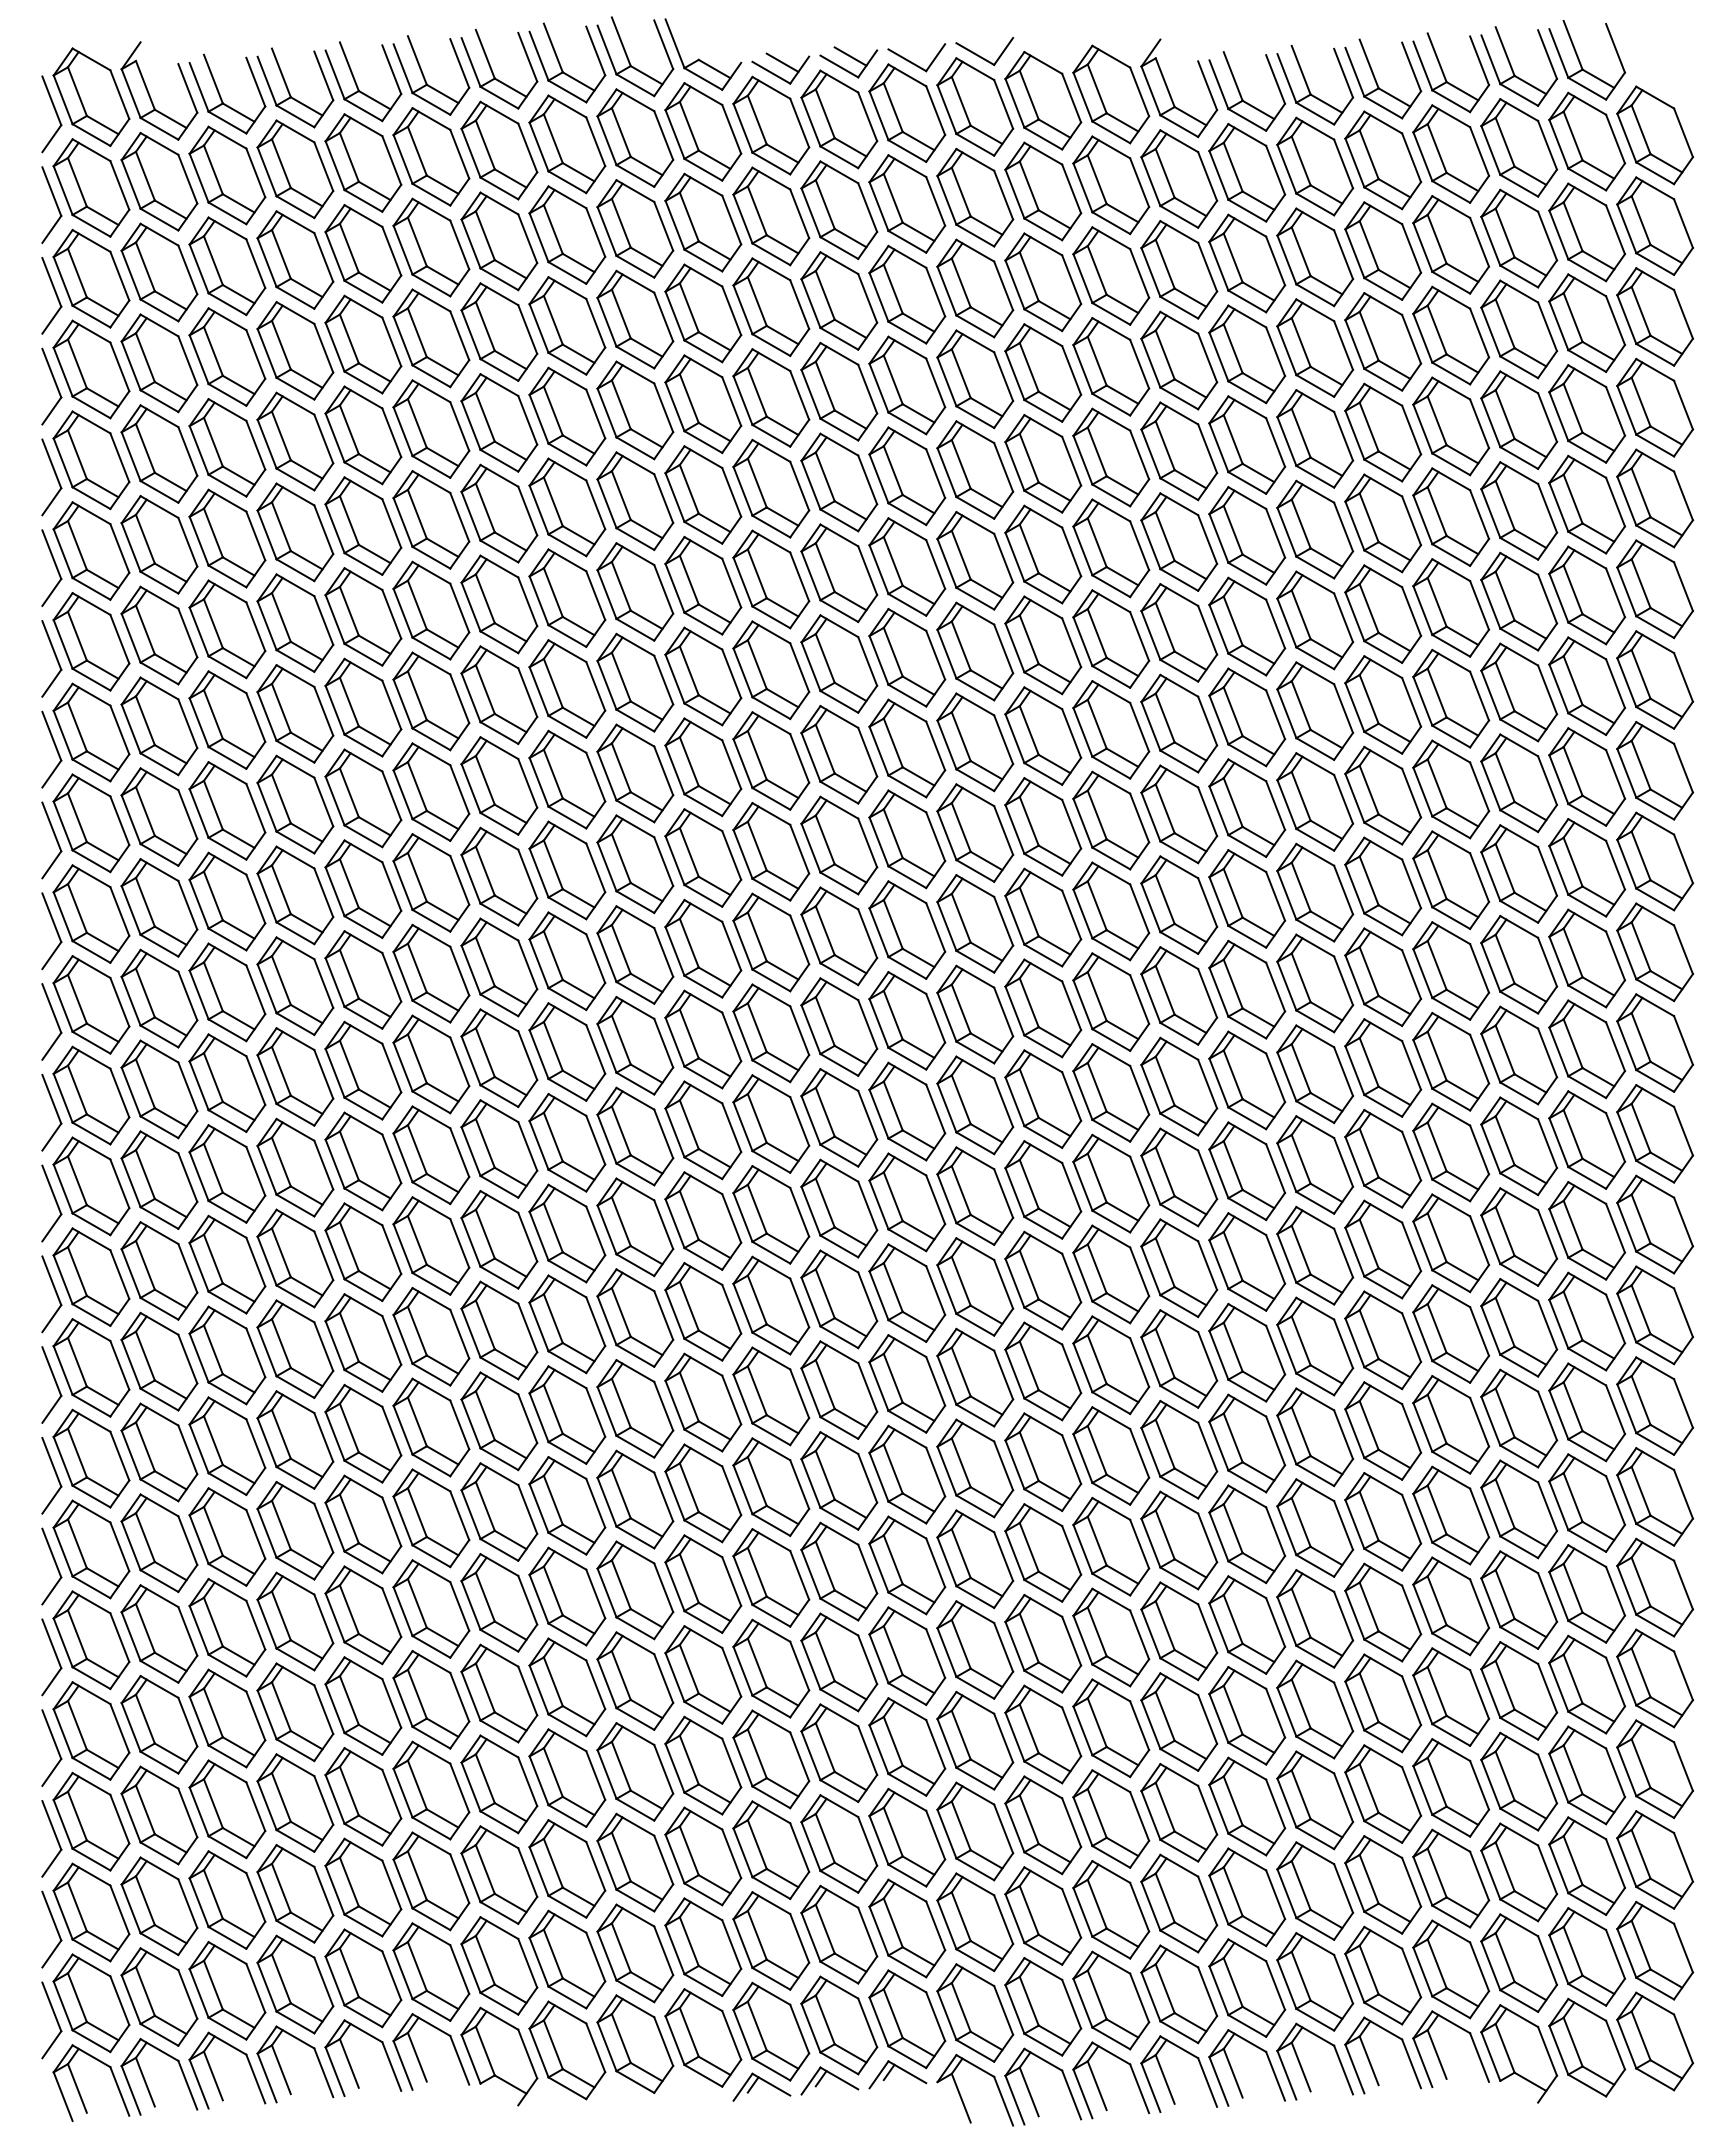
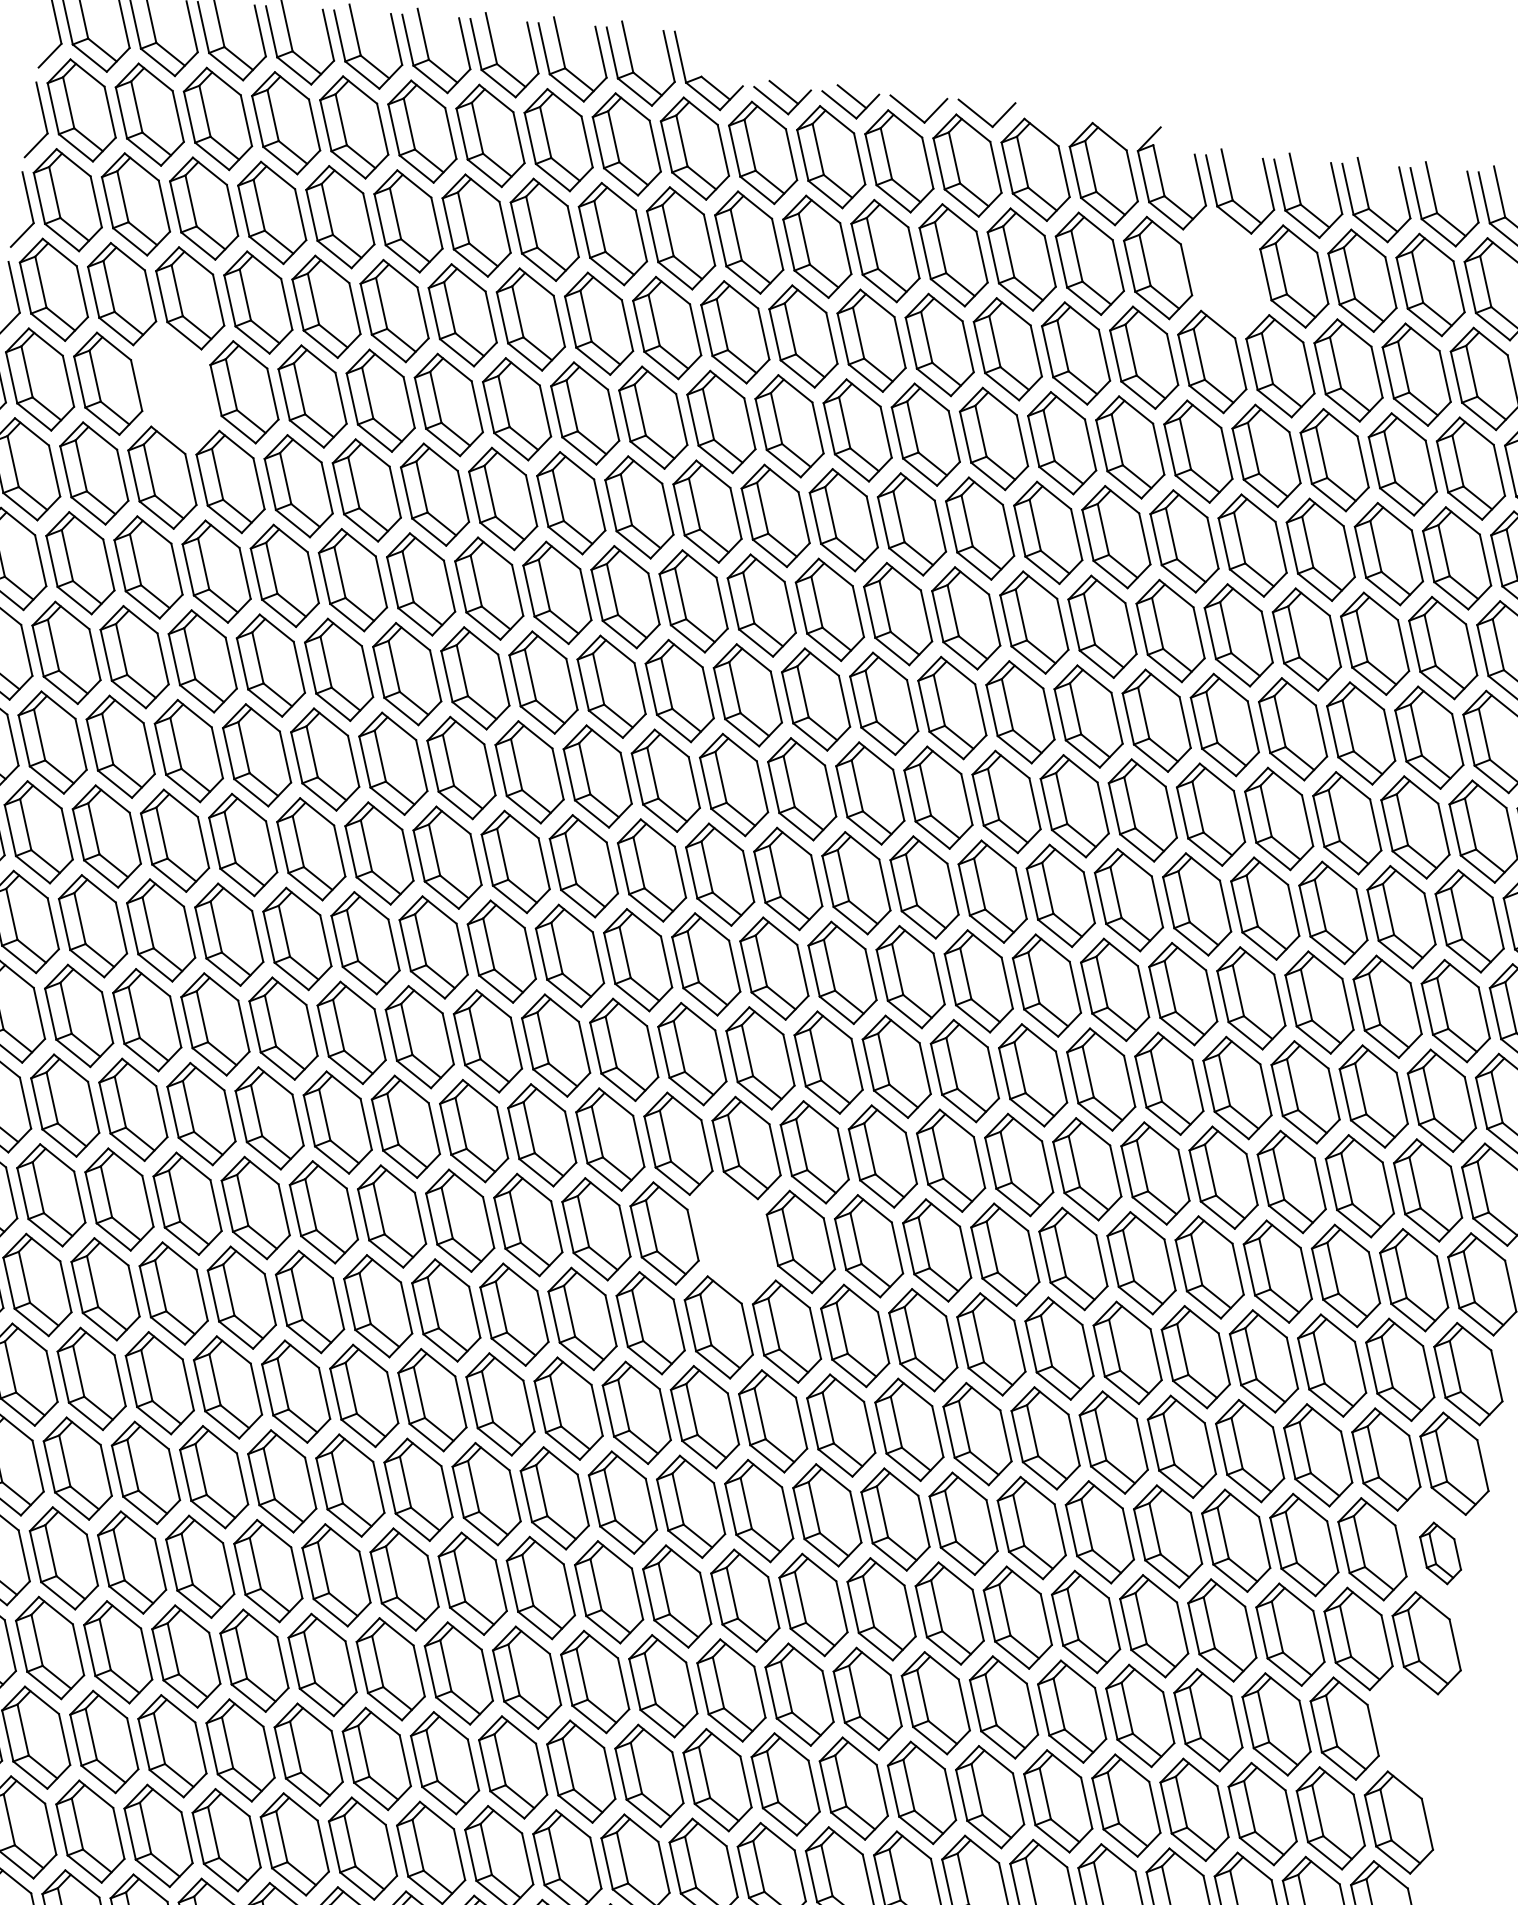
part: (1247, 172) -> (1226, 272), removed
part: (227, 447) -> (176, 387), removed
part: (907, 1202) -> (732, 1237), removed
part: (1654, 1405) -> (1440, 1552), size x0.6
part: (1655, 1587) -> (1413, 1732), removed

